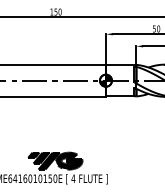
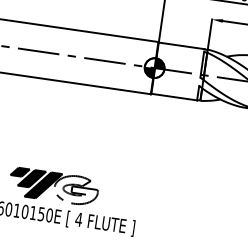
fill: (69, 160) -> (76, 189), removed

